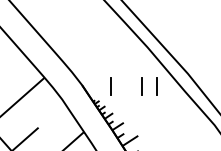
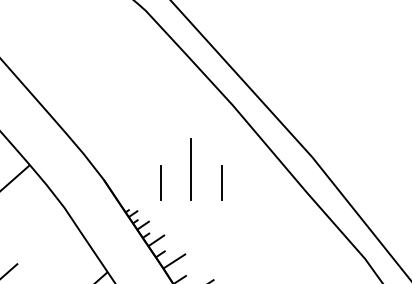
line: (126, 79) -> (191, 168), added
line: (156, 86) -> (250, 182), removed

